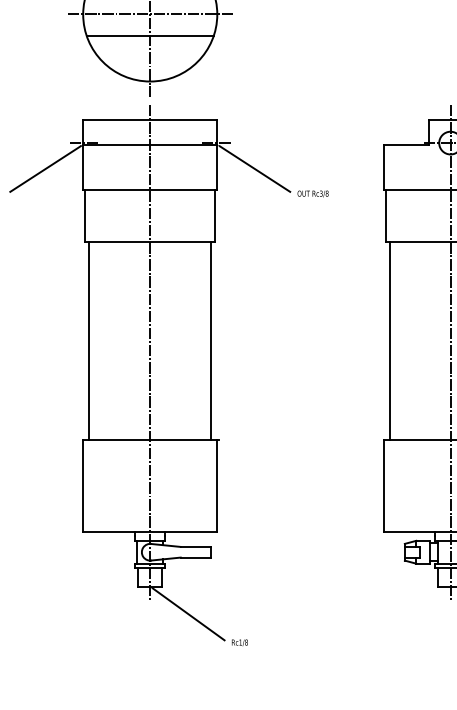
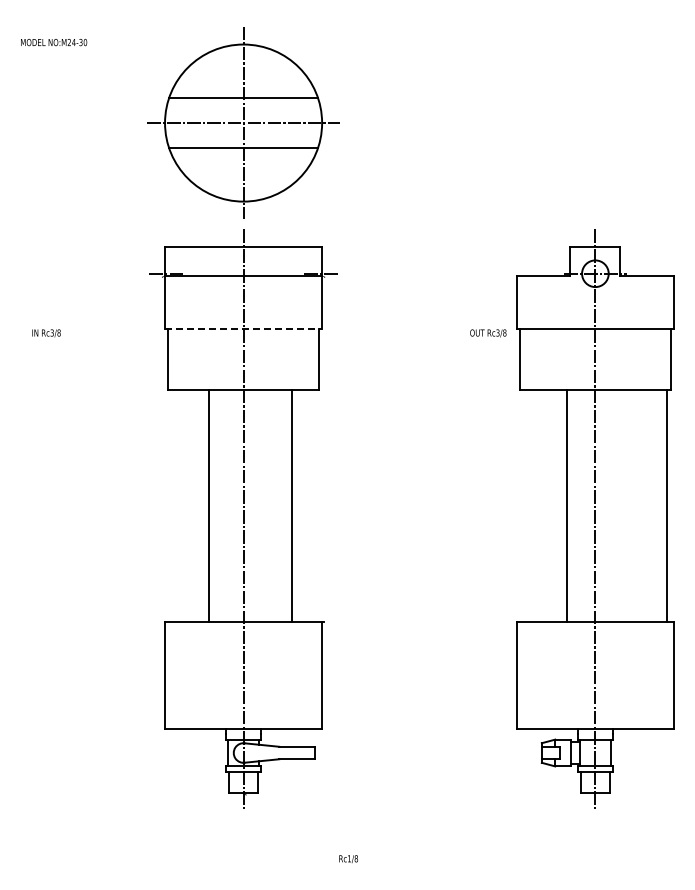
line: (45, 168) -> (120, 303), removed
line: (255, 168) -> (366, 303), removed
line: (150, 190) -> (243, 329), solid -> dashed
text: (313, 194) -> (488, 333), moved
line: (89, 340) -> (209, 505), moved
line: (210, 340) -> (291, 505), moved
line: (390, 340) -> (567, 505), moved
line: (188, 614) -> (288, 825), removed

